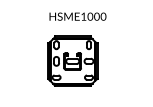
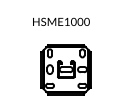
text: (77, 16) -> (60, 21), moved

